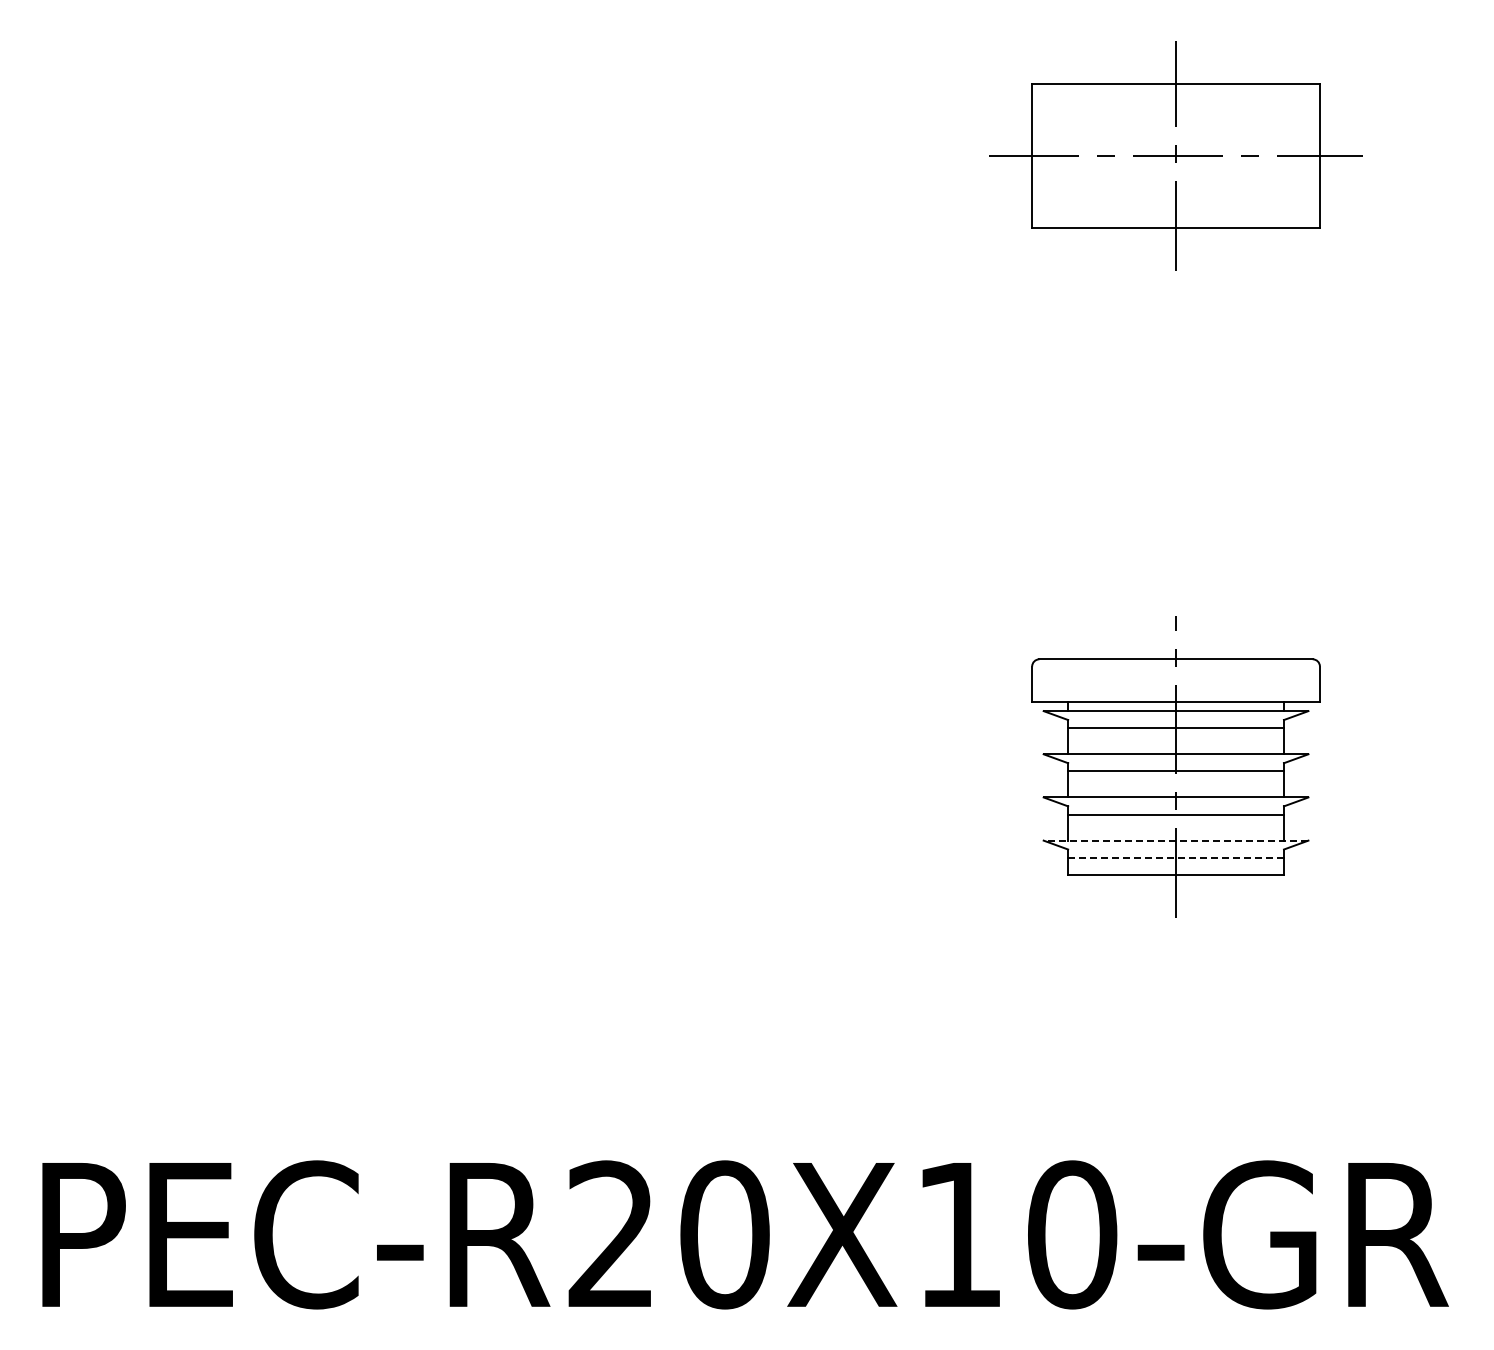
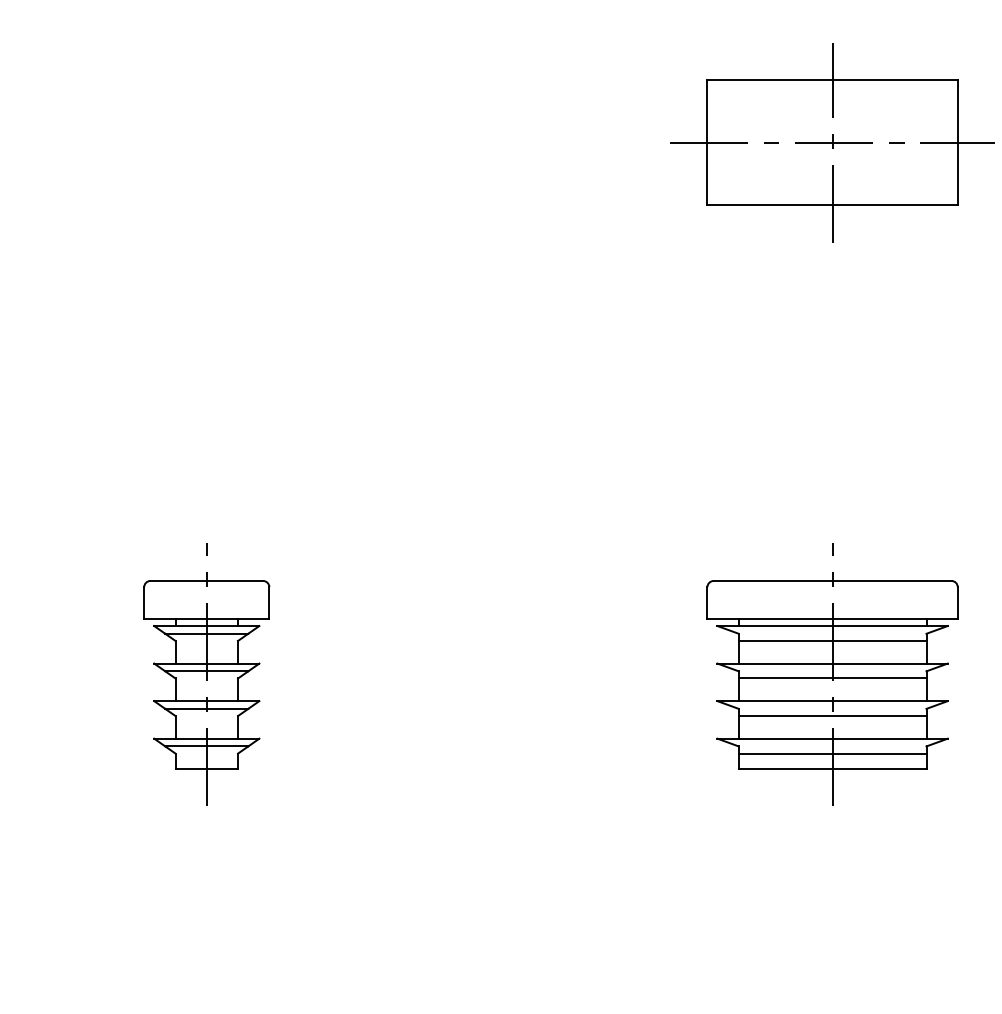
part: (456, 766) -> (206, 674), added
line: (1175, 840) -> (832, 738), dashed -> solid
line: (1176, 857) -> (833, 753), dashed -> solid

